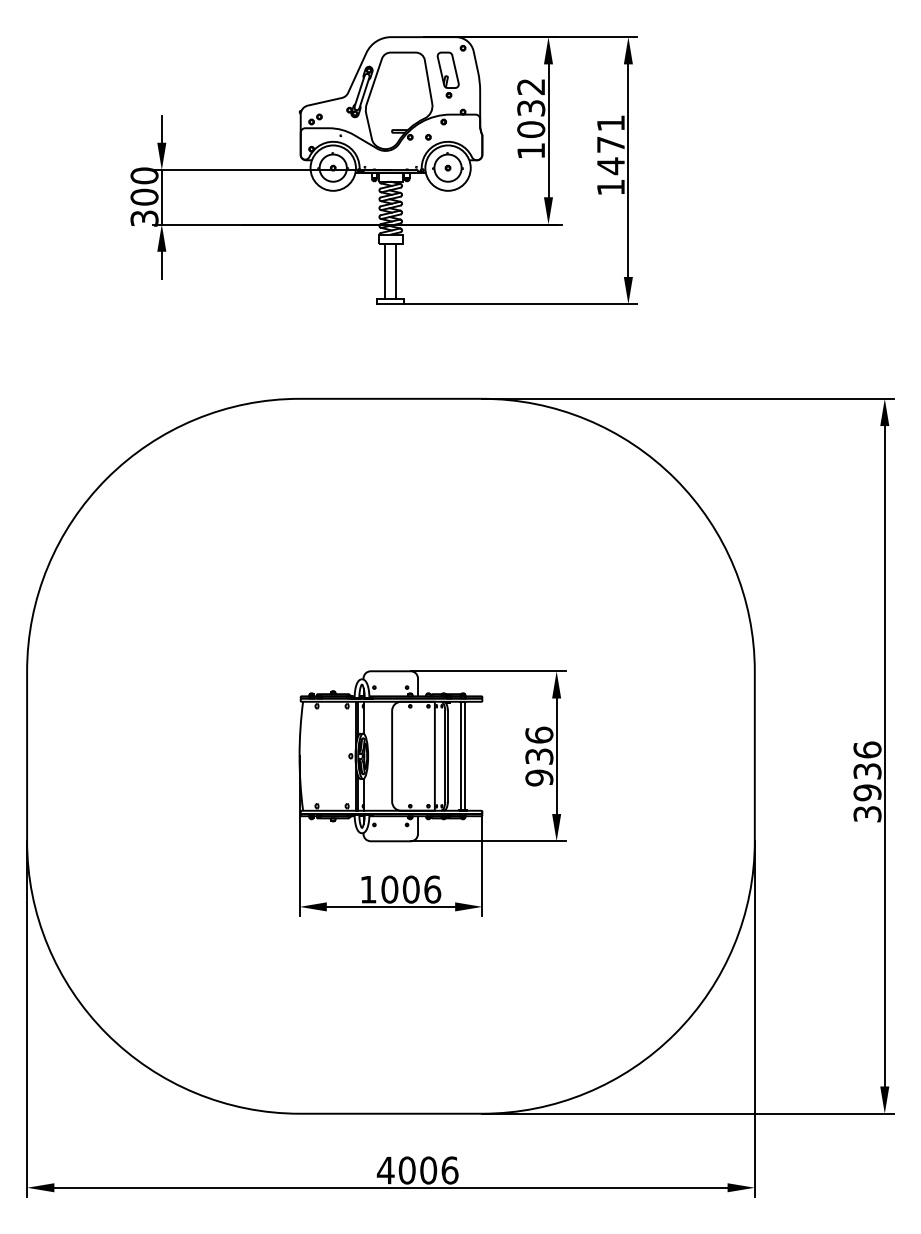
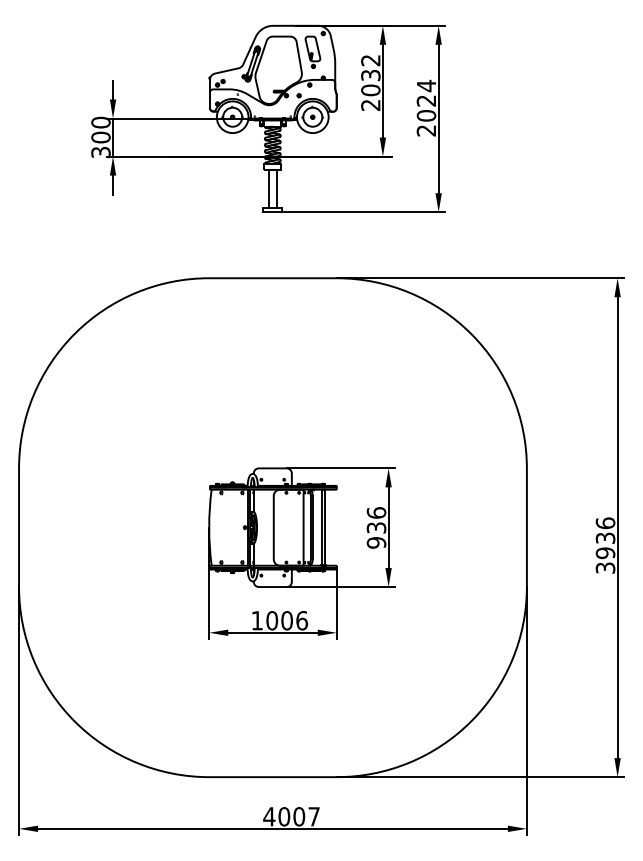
text: (530, 151) -> (370, 105), 1032 -> 2032
text: (610, 154) -> (426, 107), 1471 -> 2024
text: (450, 1170) -> (314, 816), 4006 -> 4007

